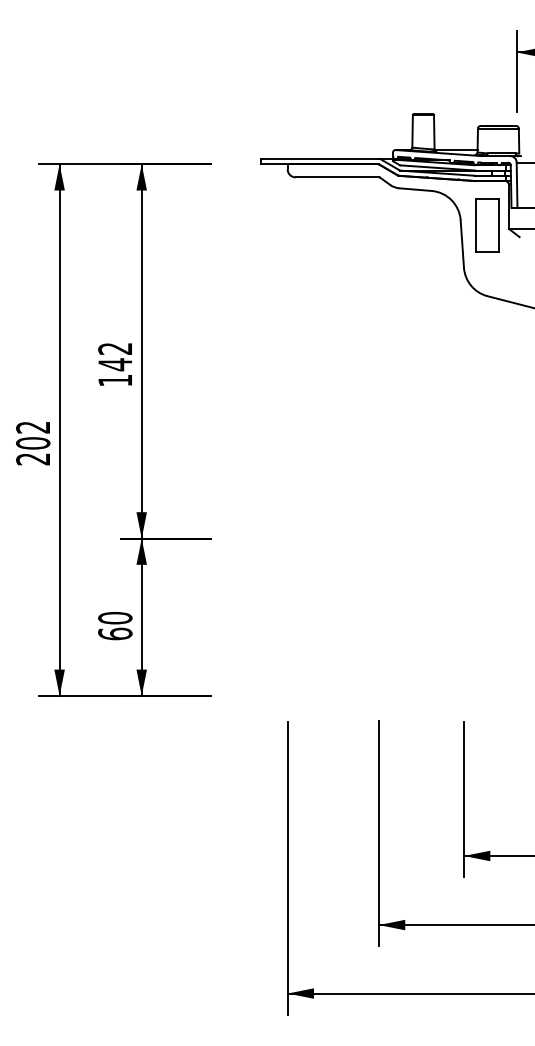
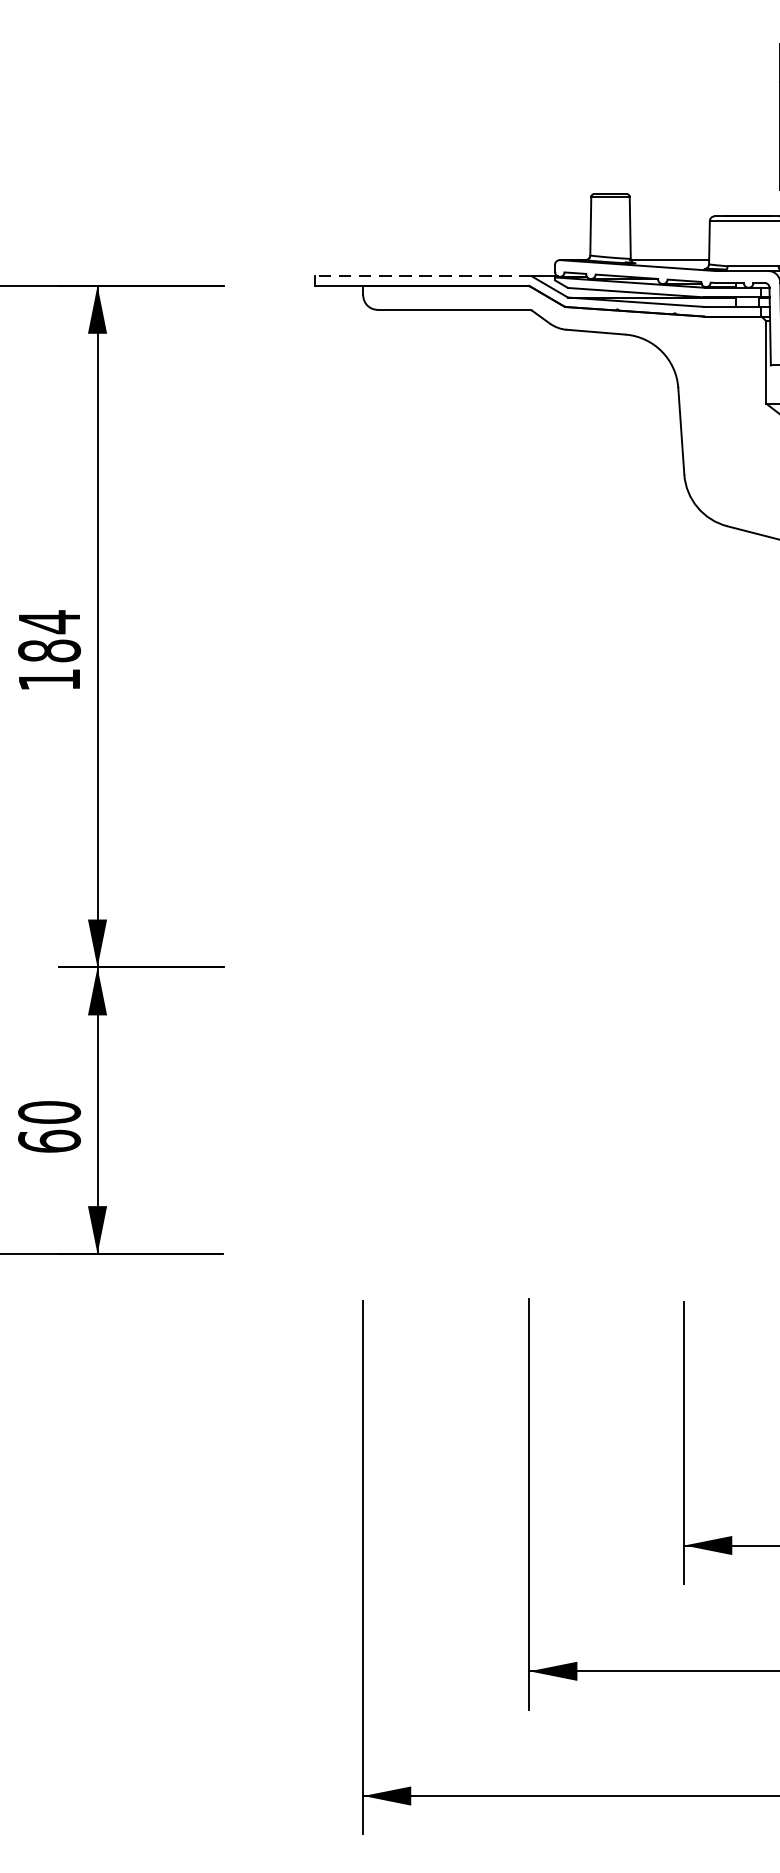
line: (320, 158) -> (423, 275), solid -> dashed
part: (487, 225) -> (727, 397), removed
text: (115, 356) -> (49, 636), 142 -> 184

